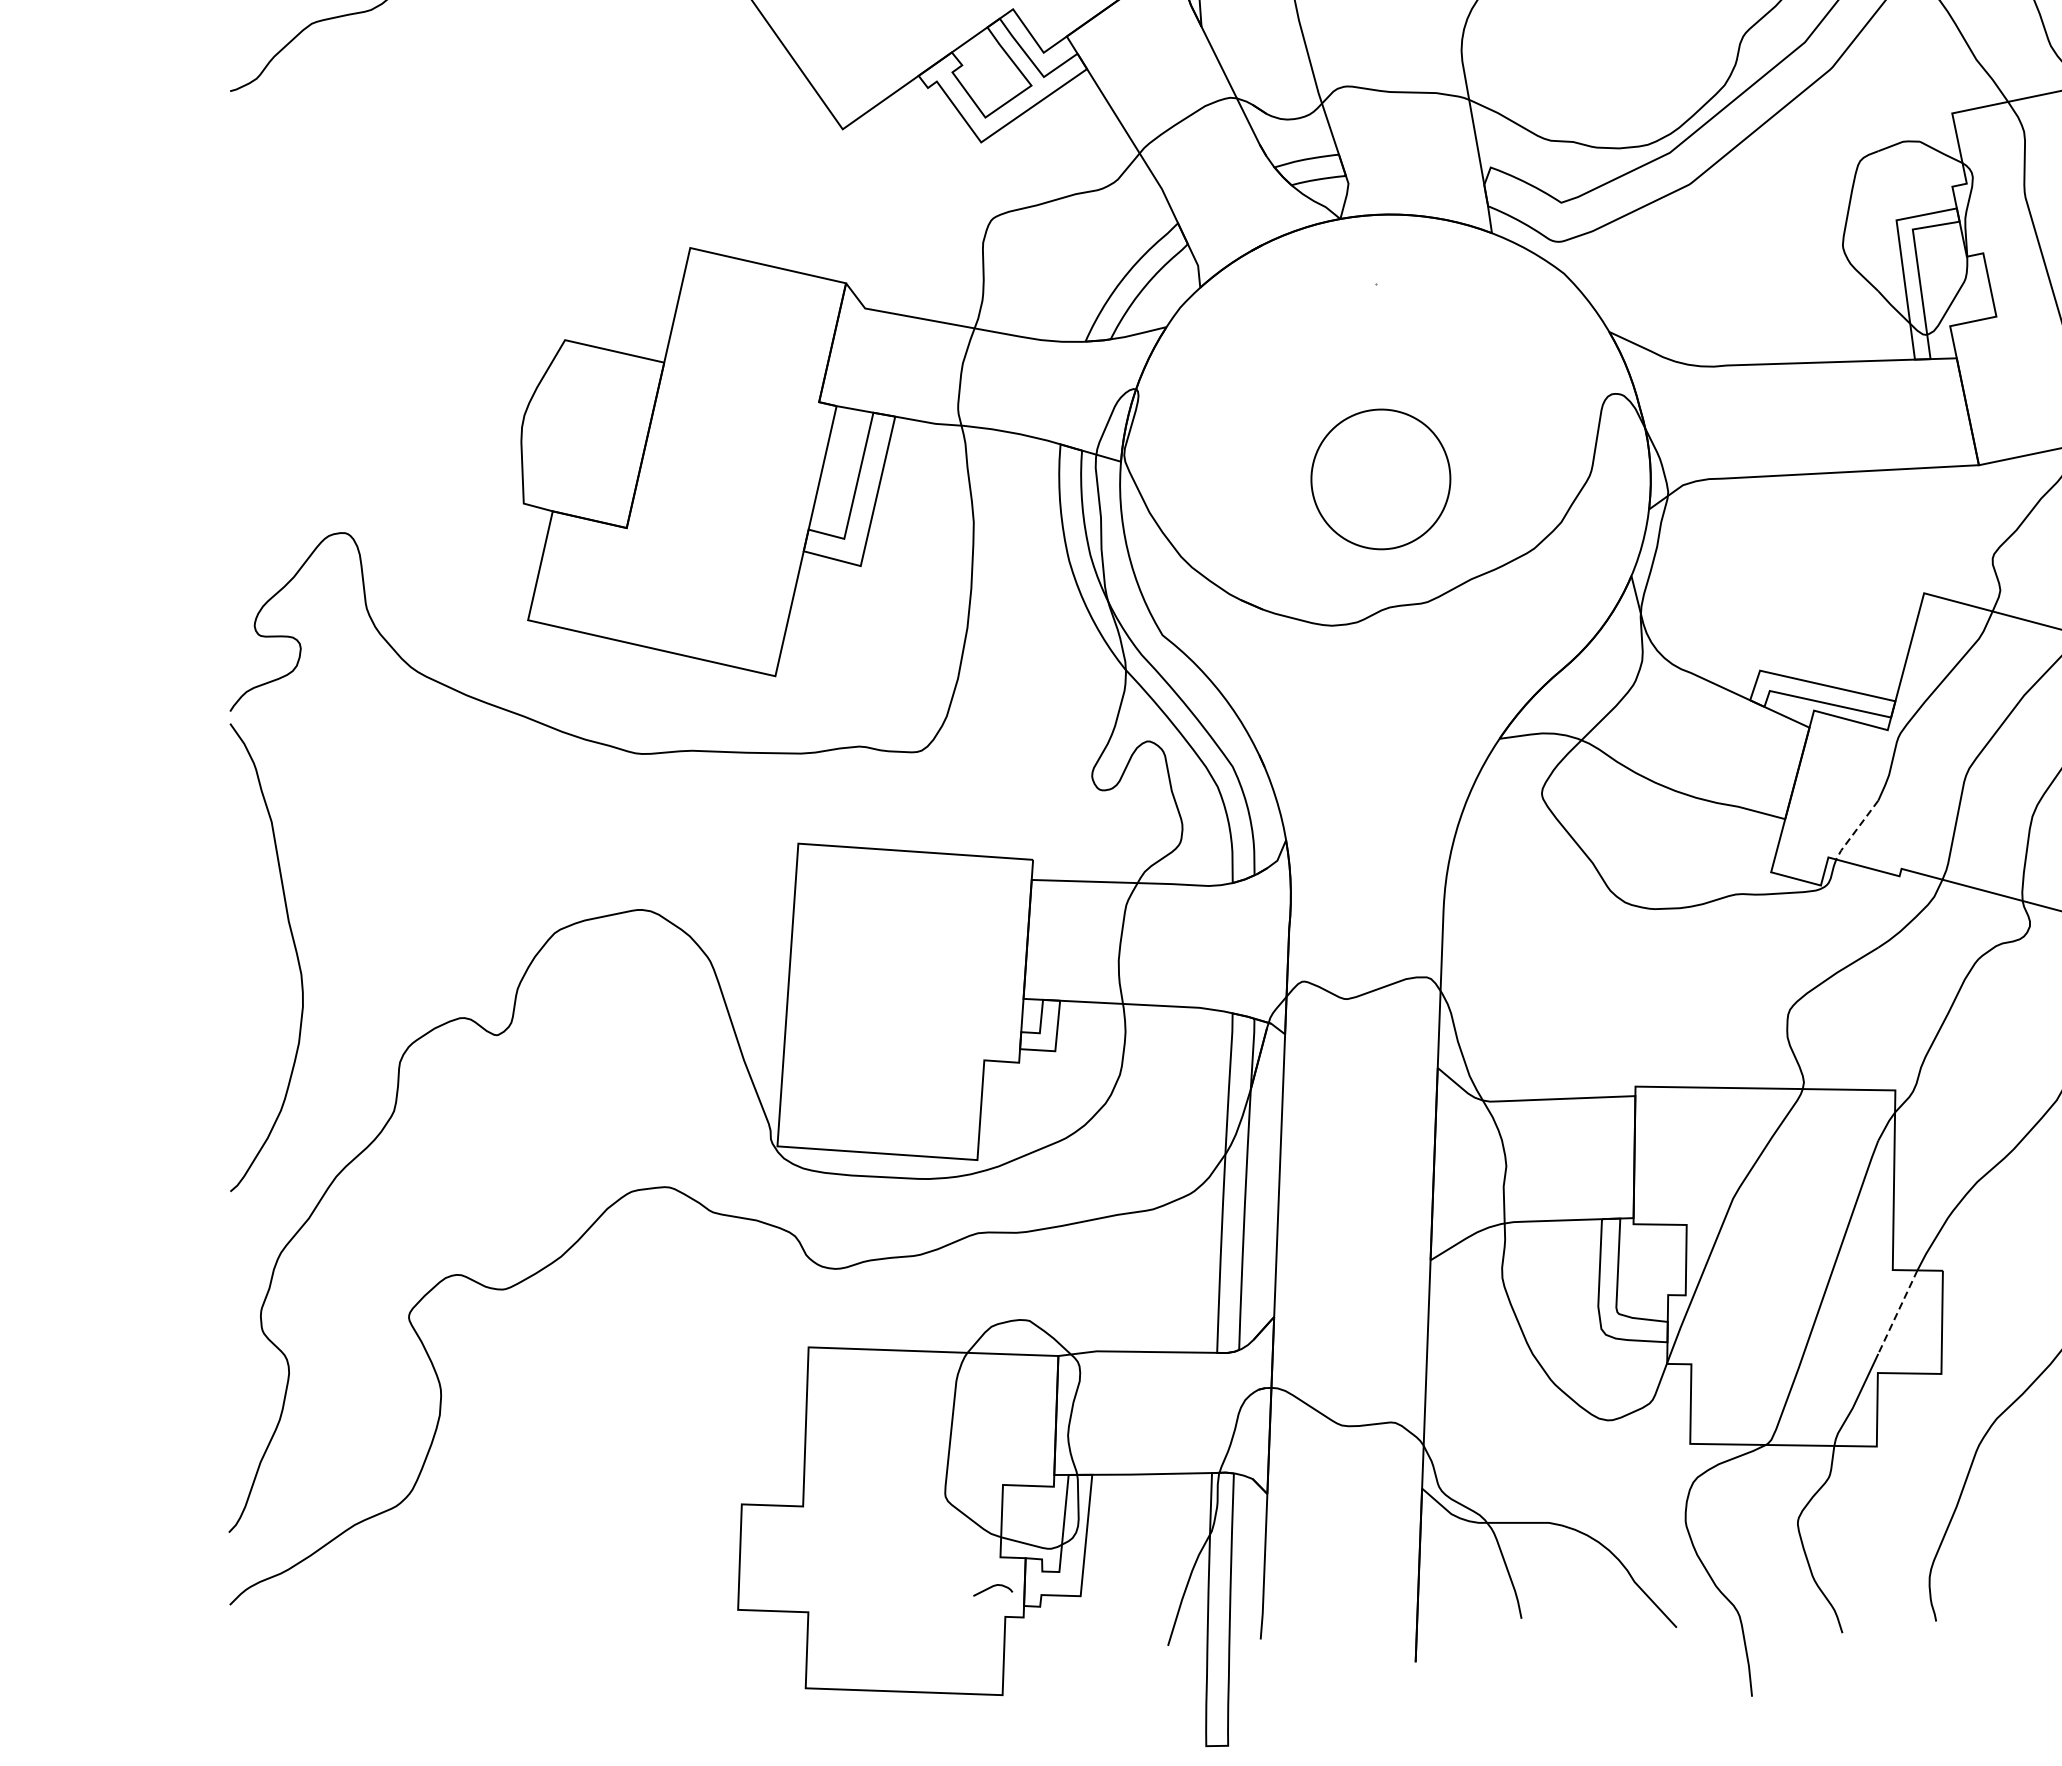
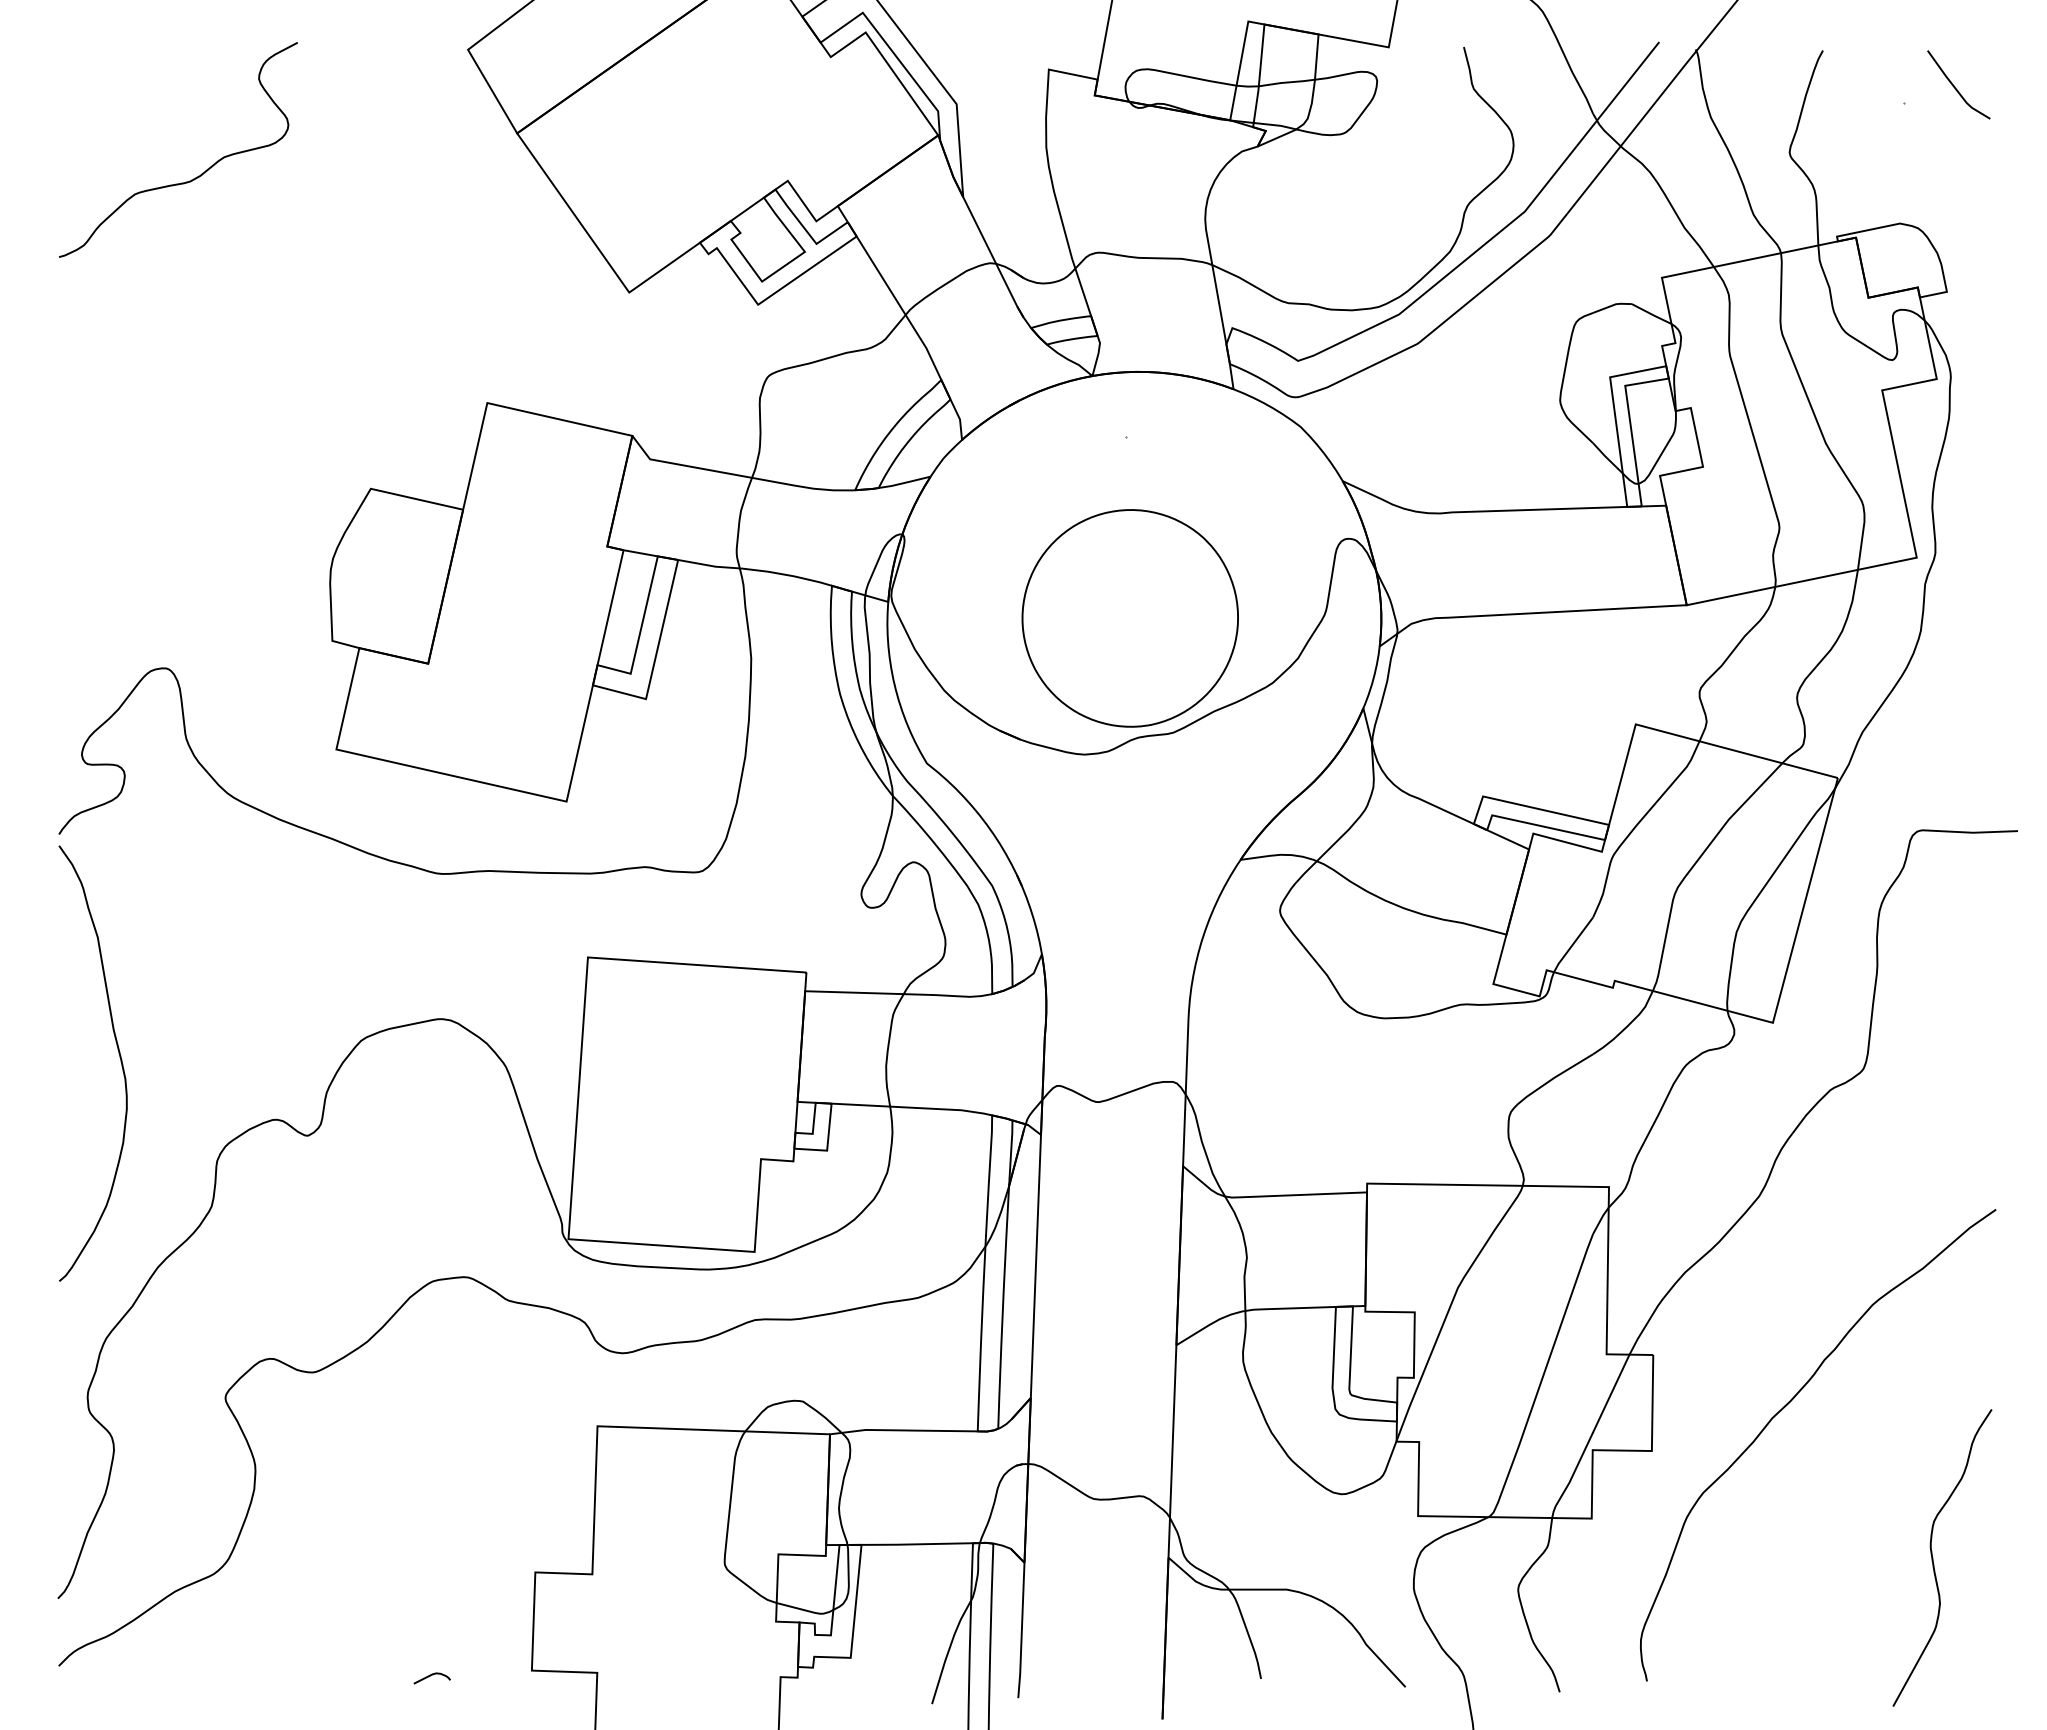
part: (1380, 479) -> (1129, 618), size x1.67
line: (1856, 830) -> (1572, 945), dashed -> solid
line: (1898, 1312) -> (1611, 1393), dashed -> solid
curve: (991, 1588) -> (430, 1676), moved

